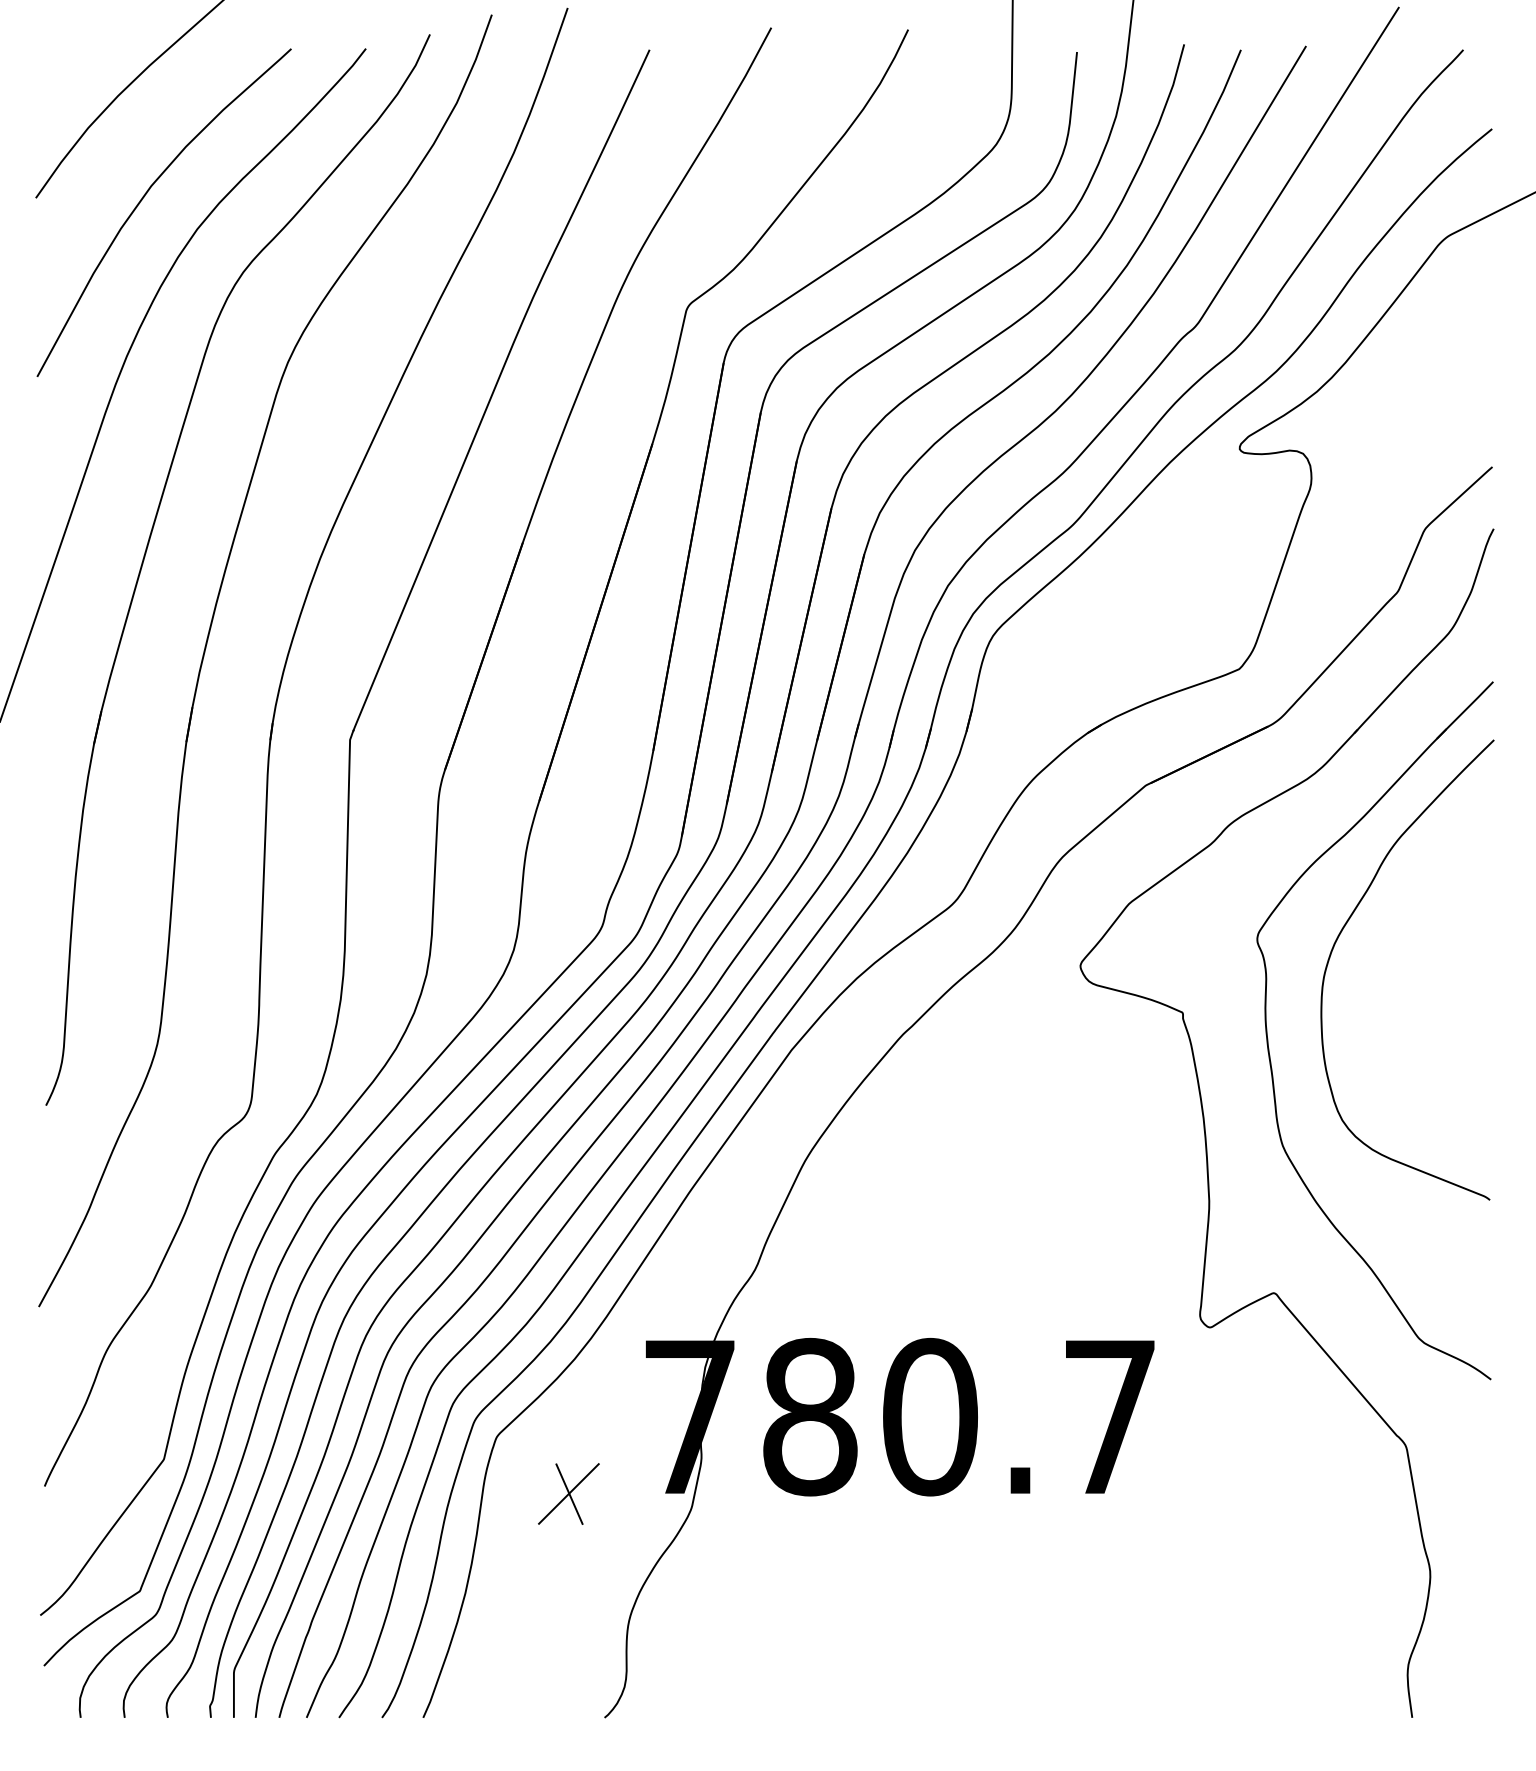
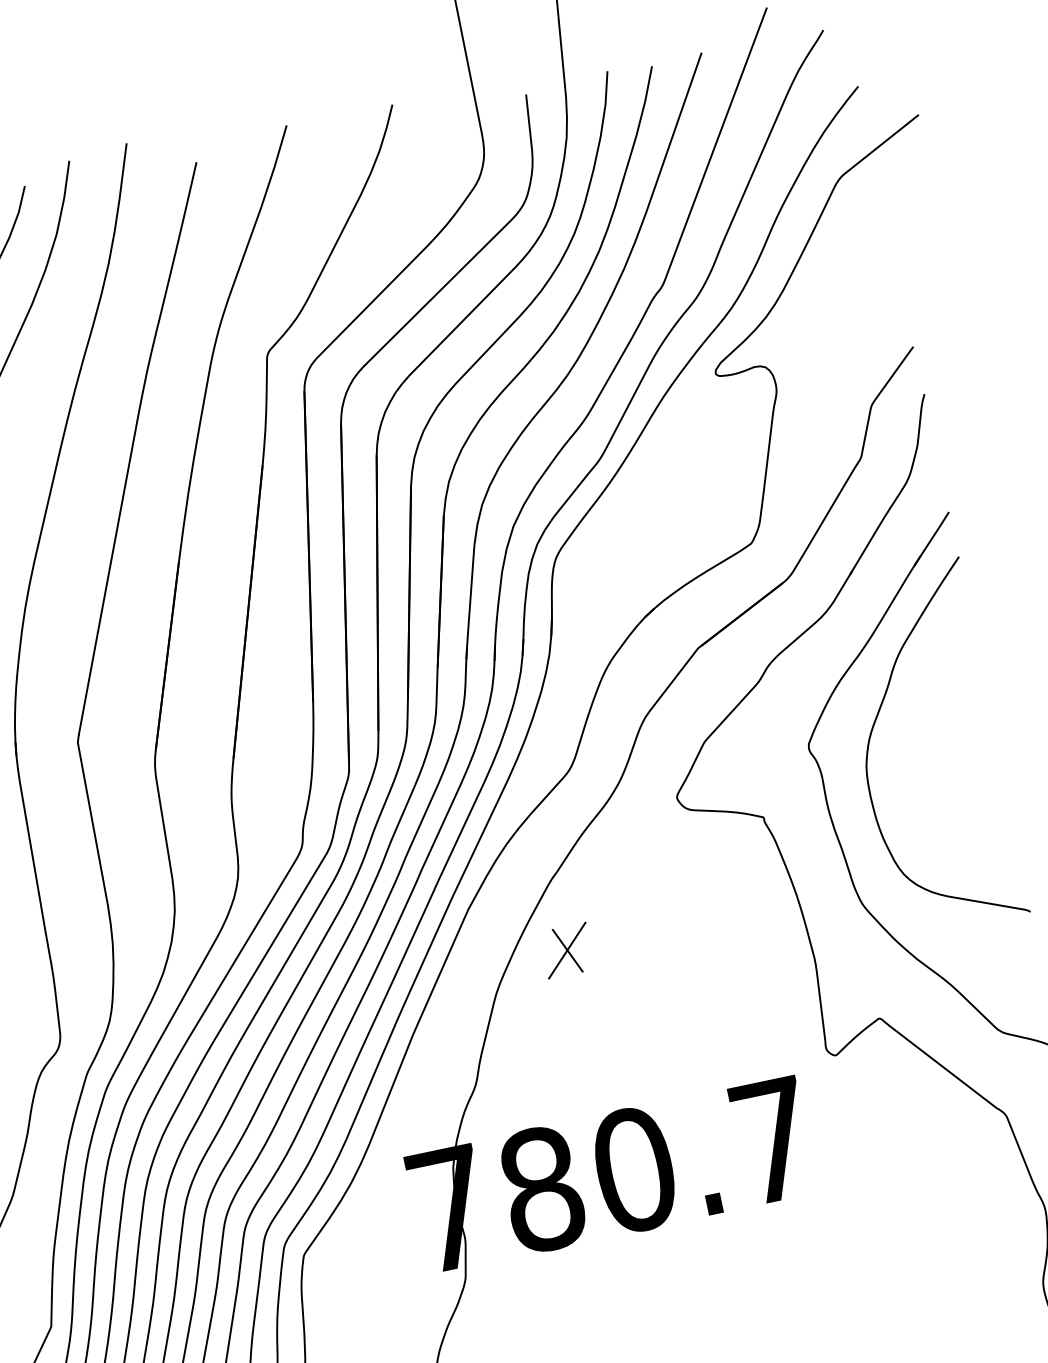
part: (568, 1493) -> (566, 950), moved

